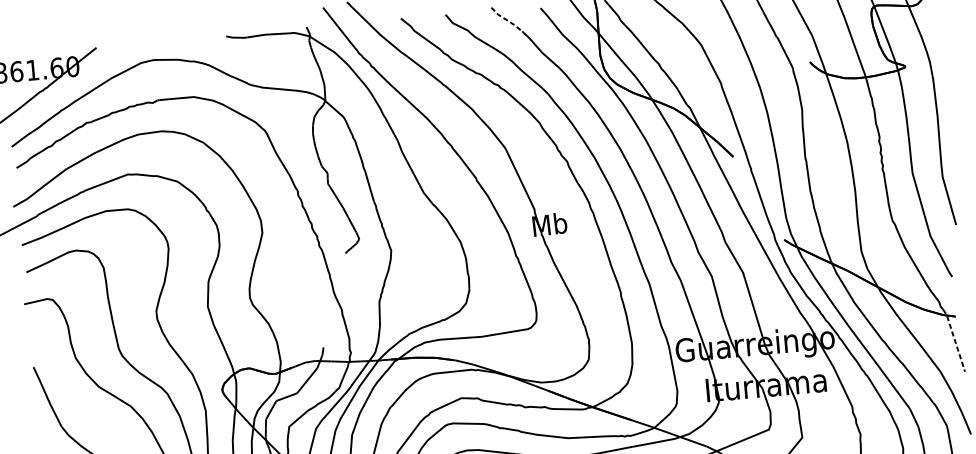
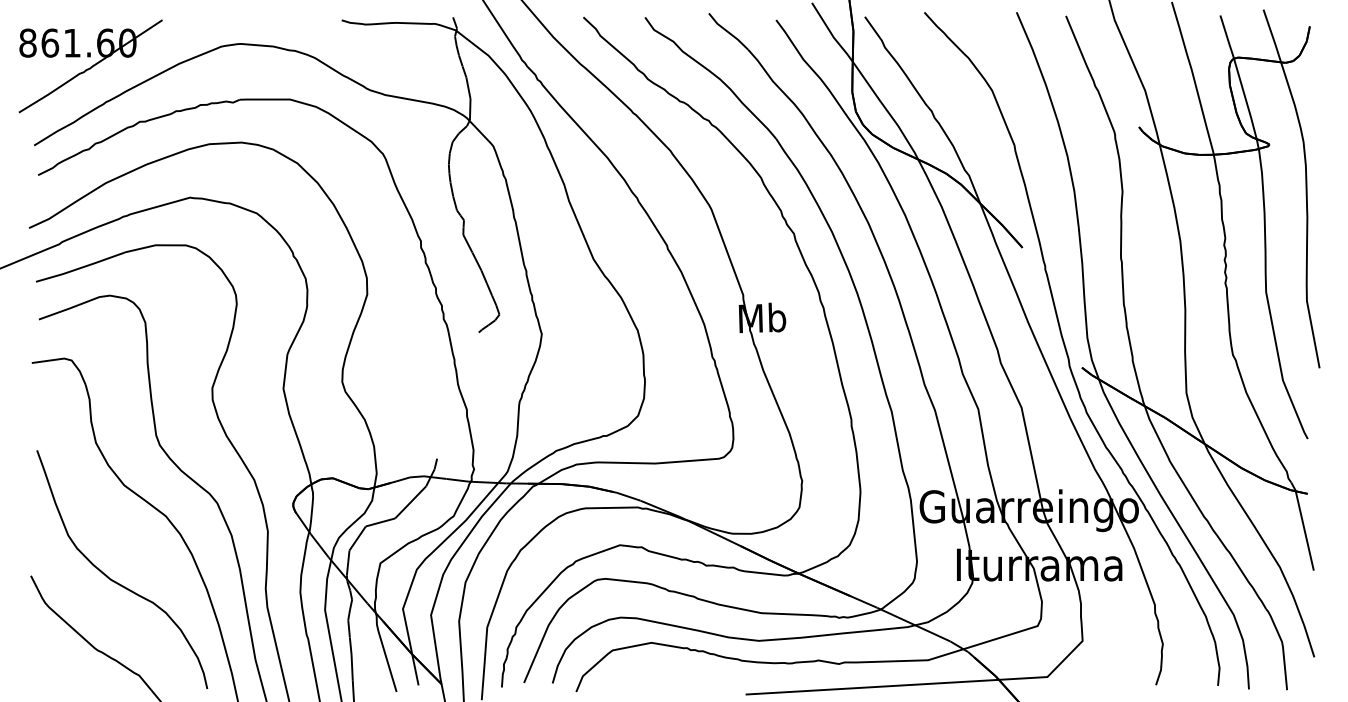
line: (506, 20) -> (728, 32), dashed -> solid
line: (954, 339) -> (1303, 525), dashed -> solid

